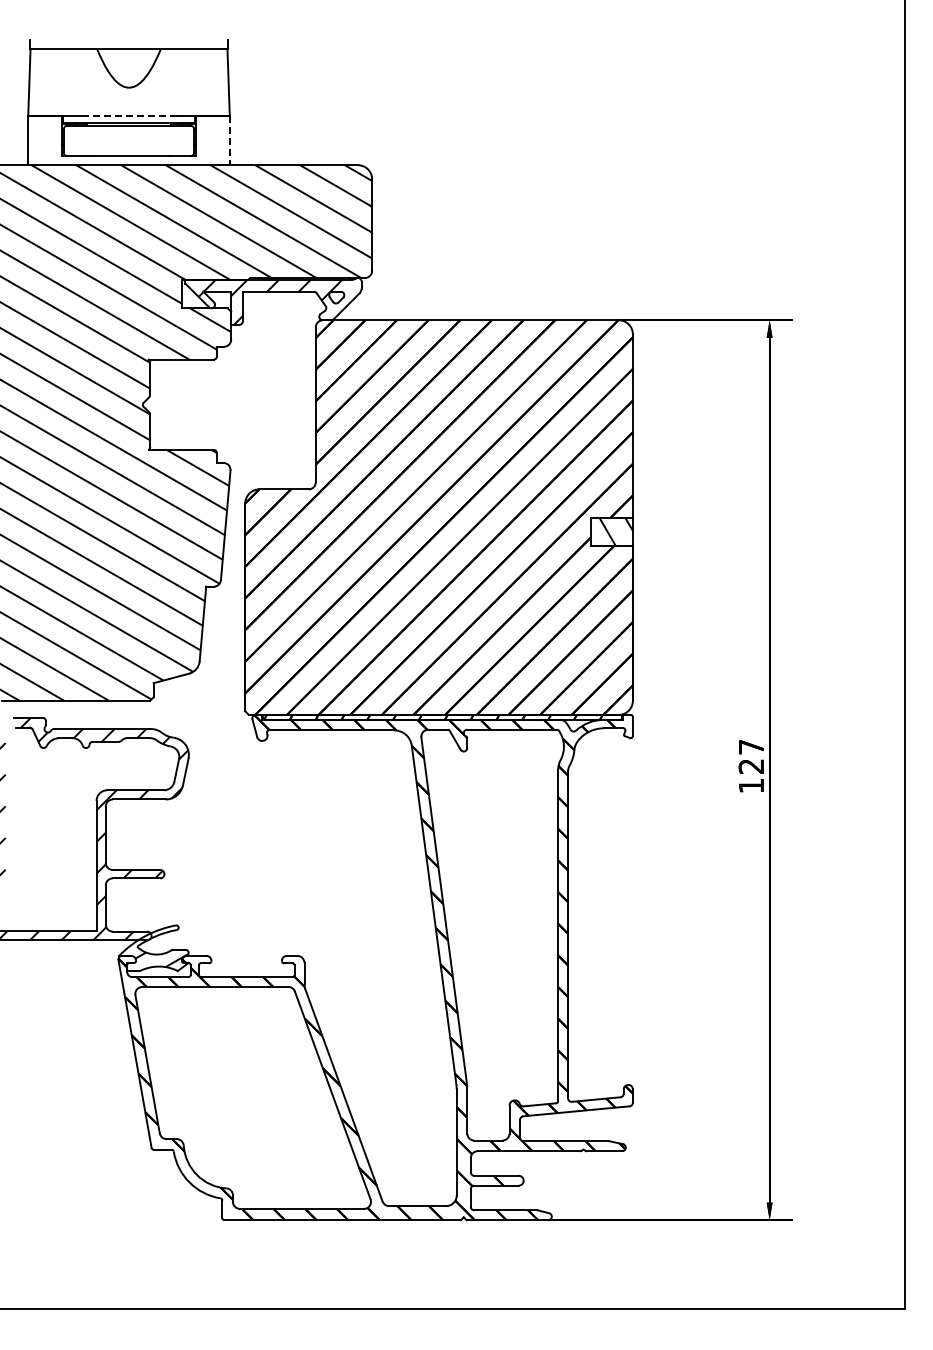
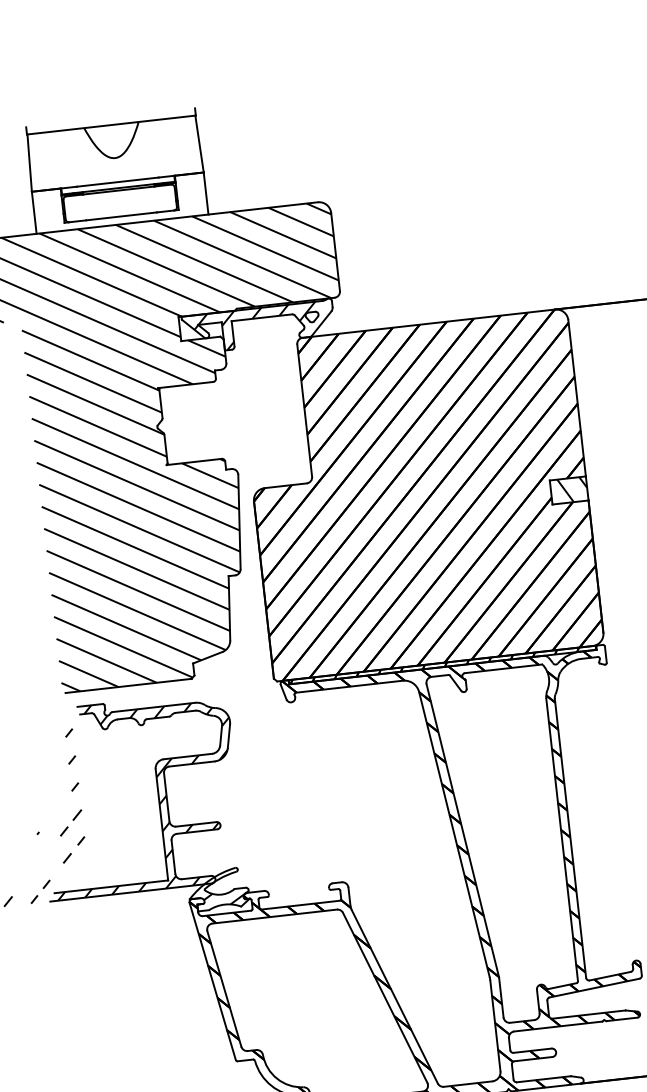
line: (129, 115) -> (118, 181), dashed -> solid
line: (229, 140) -> (205, 193), dashed -> solid

